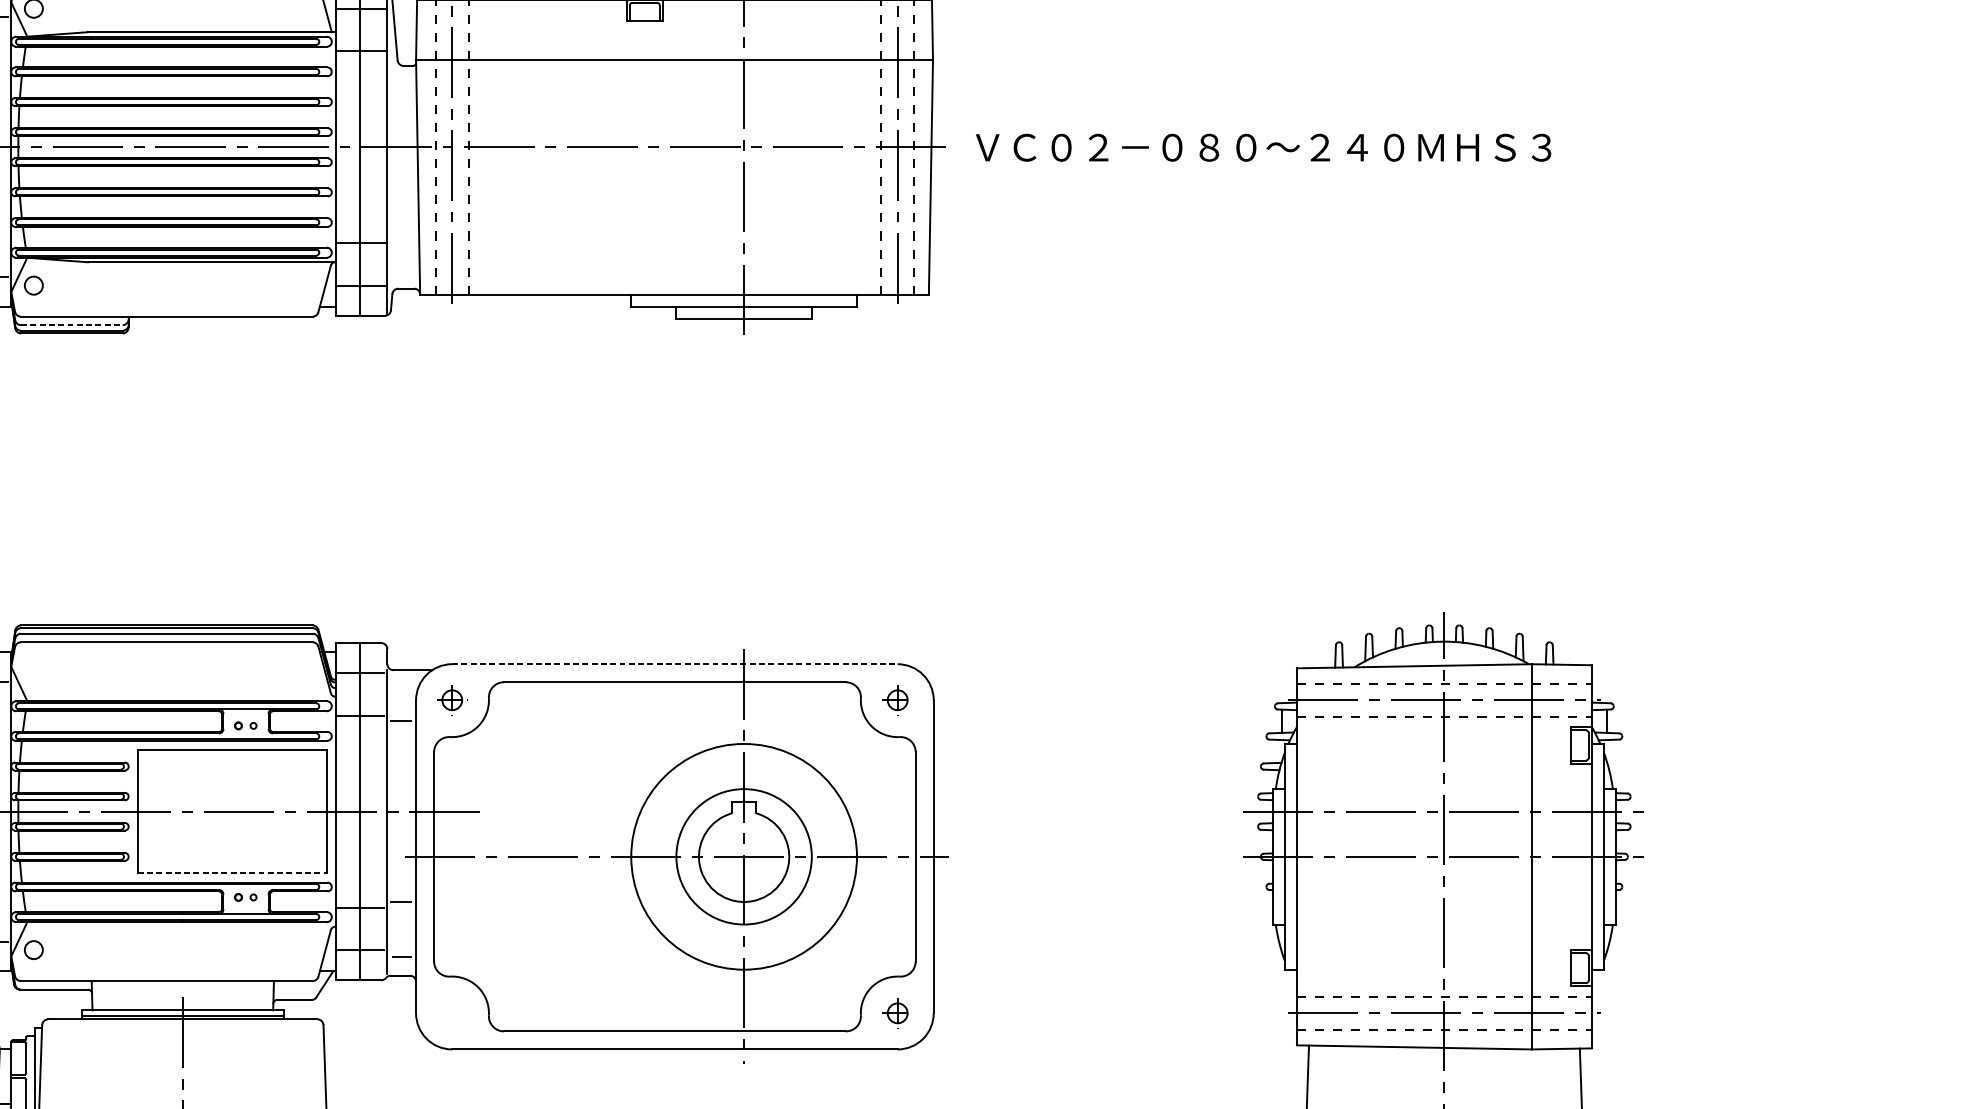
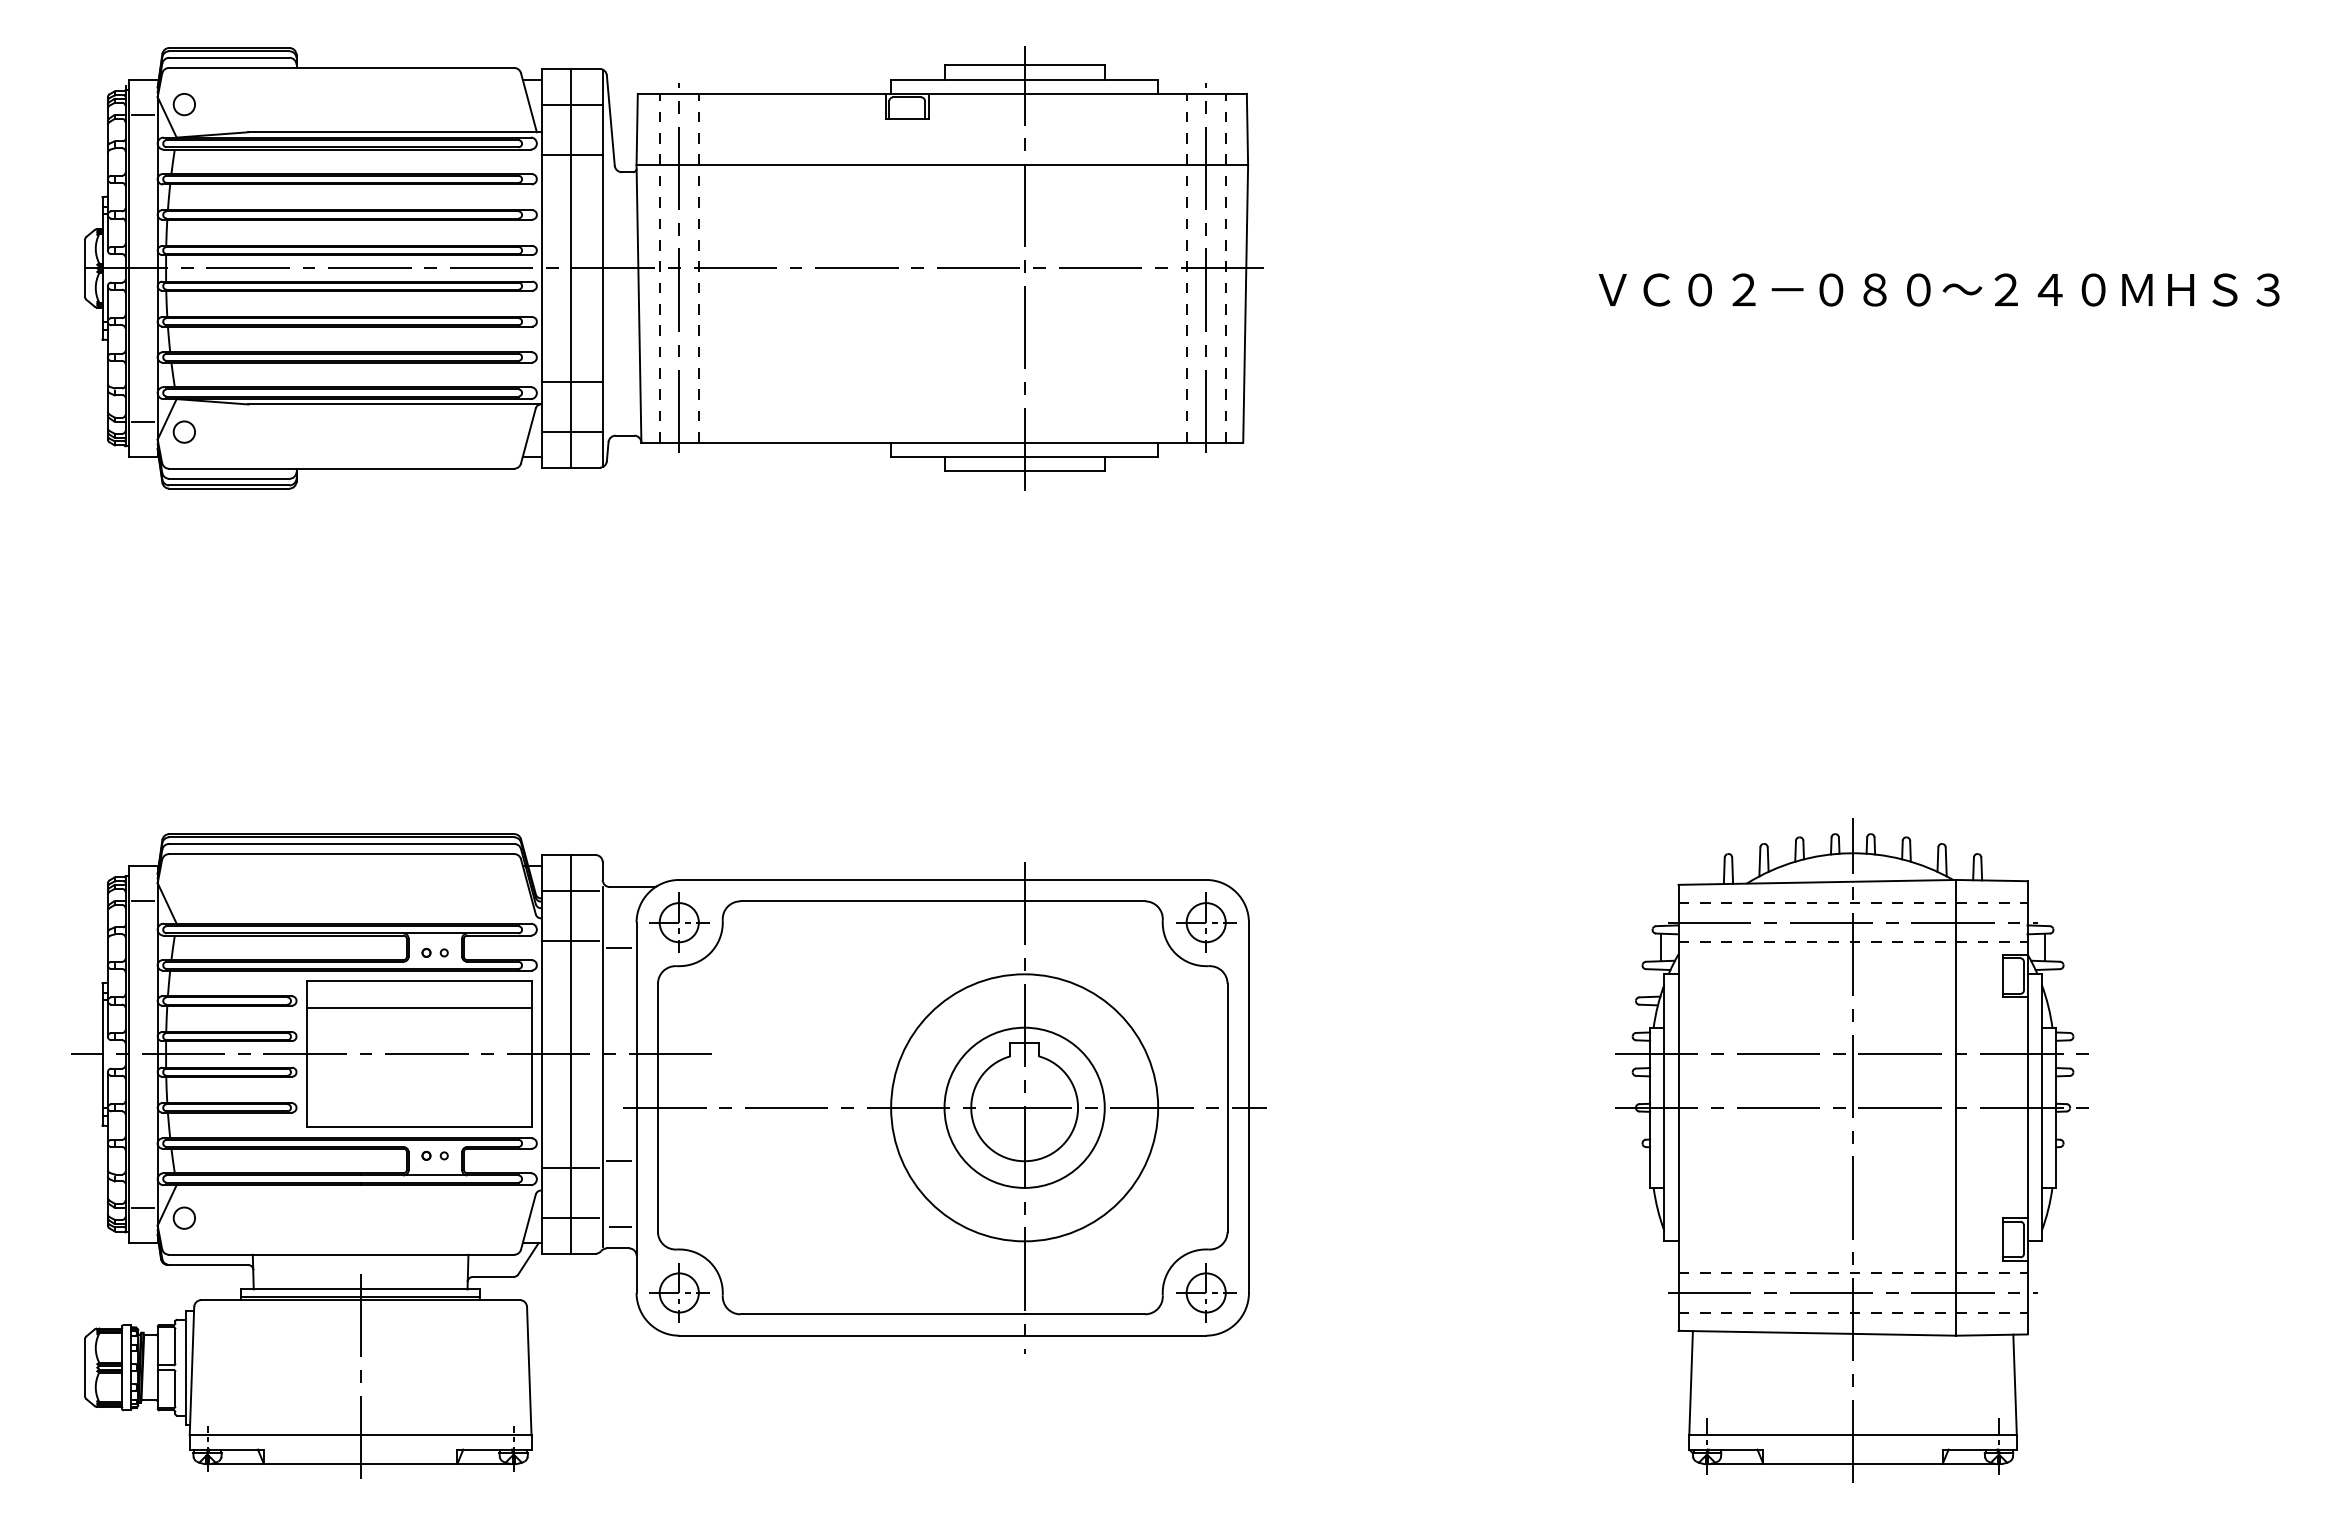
text: (1263, 147) -> (1938, 289), moved
line: (71, 324) -> (229, 478), dashed -> solid
line: (675, 663) -> (943, 879), dashed -> solid
part: (452, 700) -> (679, 922), size x1.67
part: (897, 700) -> (1206, 922), size x1.67
line: (232, 772) -> (419, 1008), added
line: (232, 873) -> (419, 1127), dashed -> solid
part: (452, 1012) -> (679, 1292), added
part: (897, 1012) -> (1206, 1292), size x1.67

